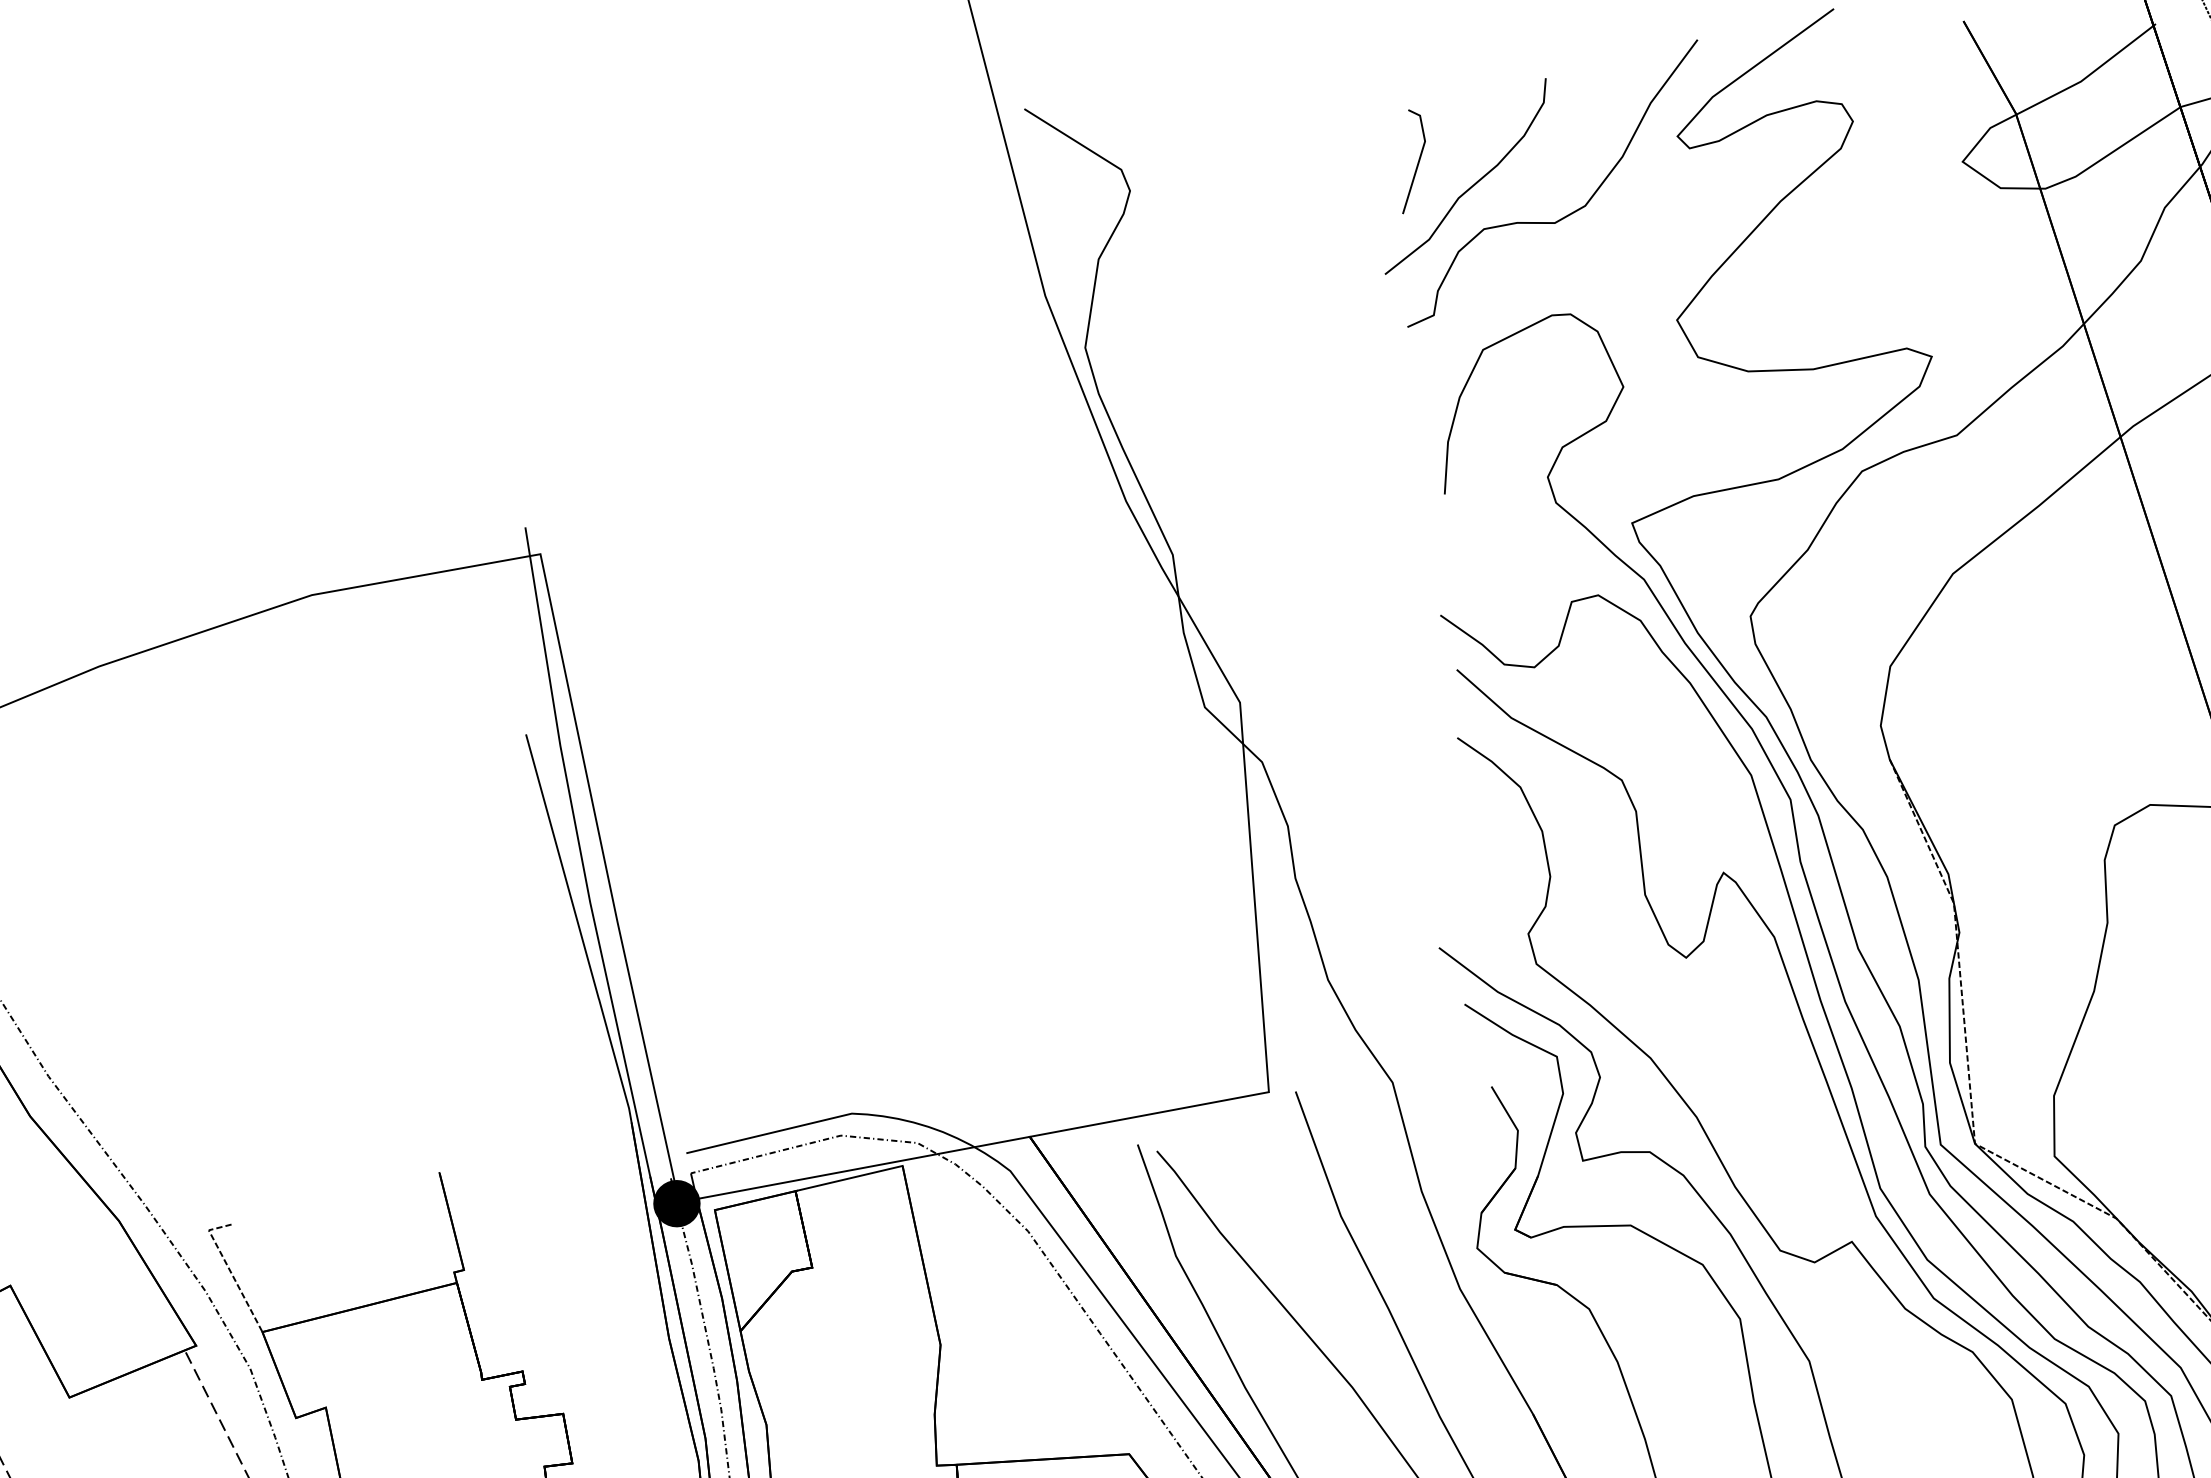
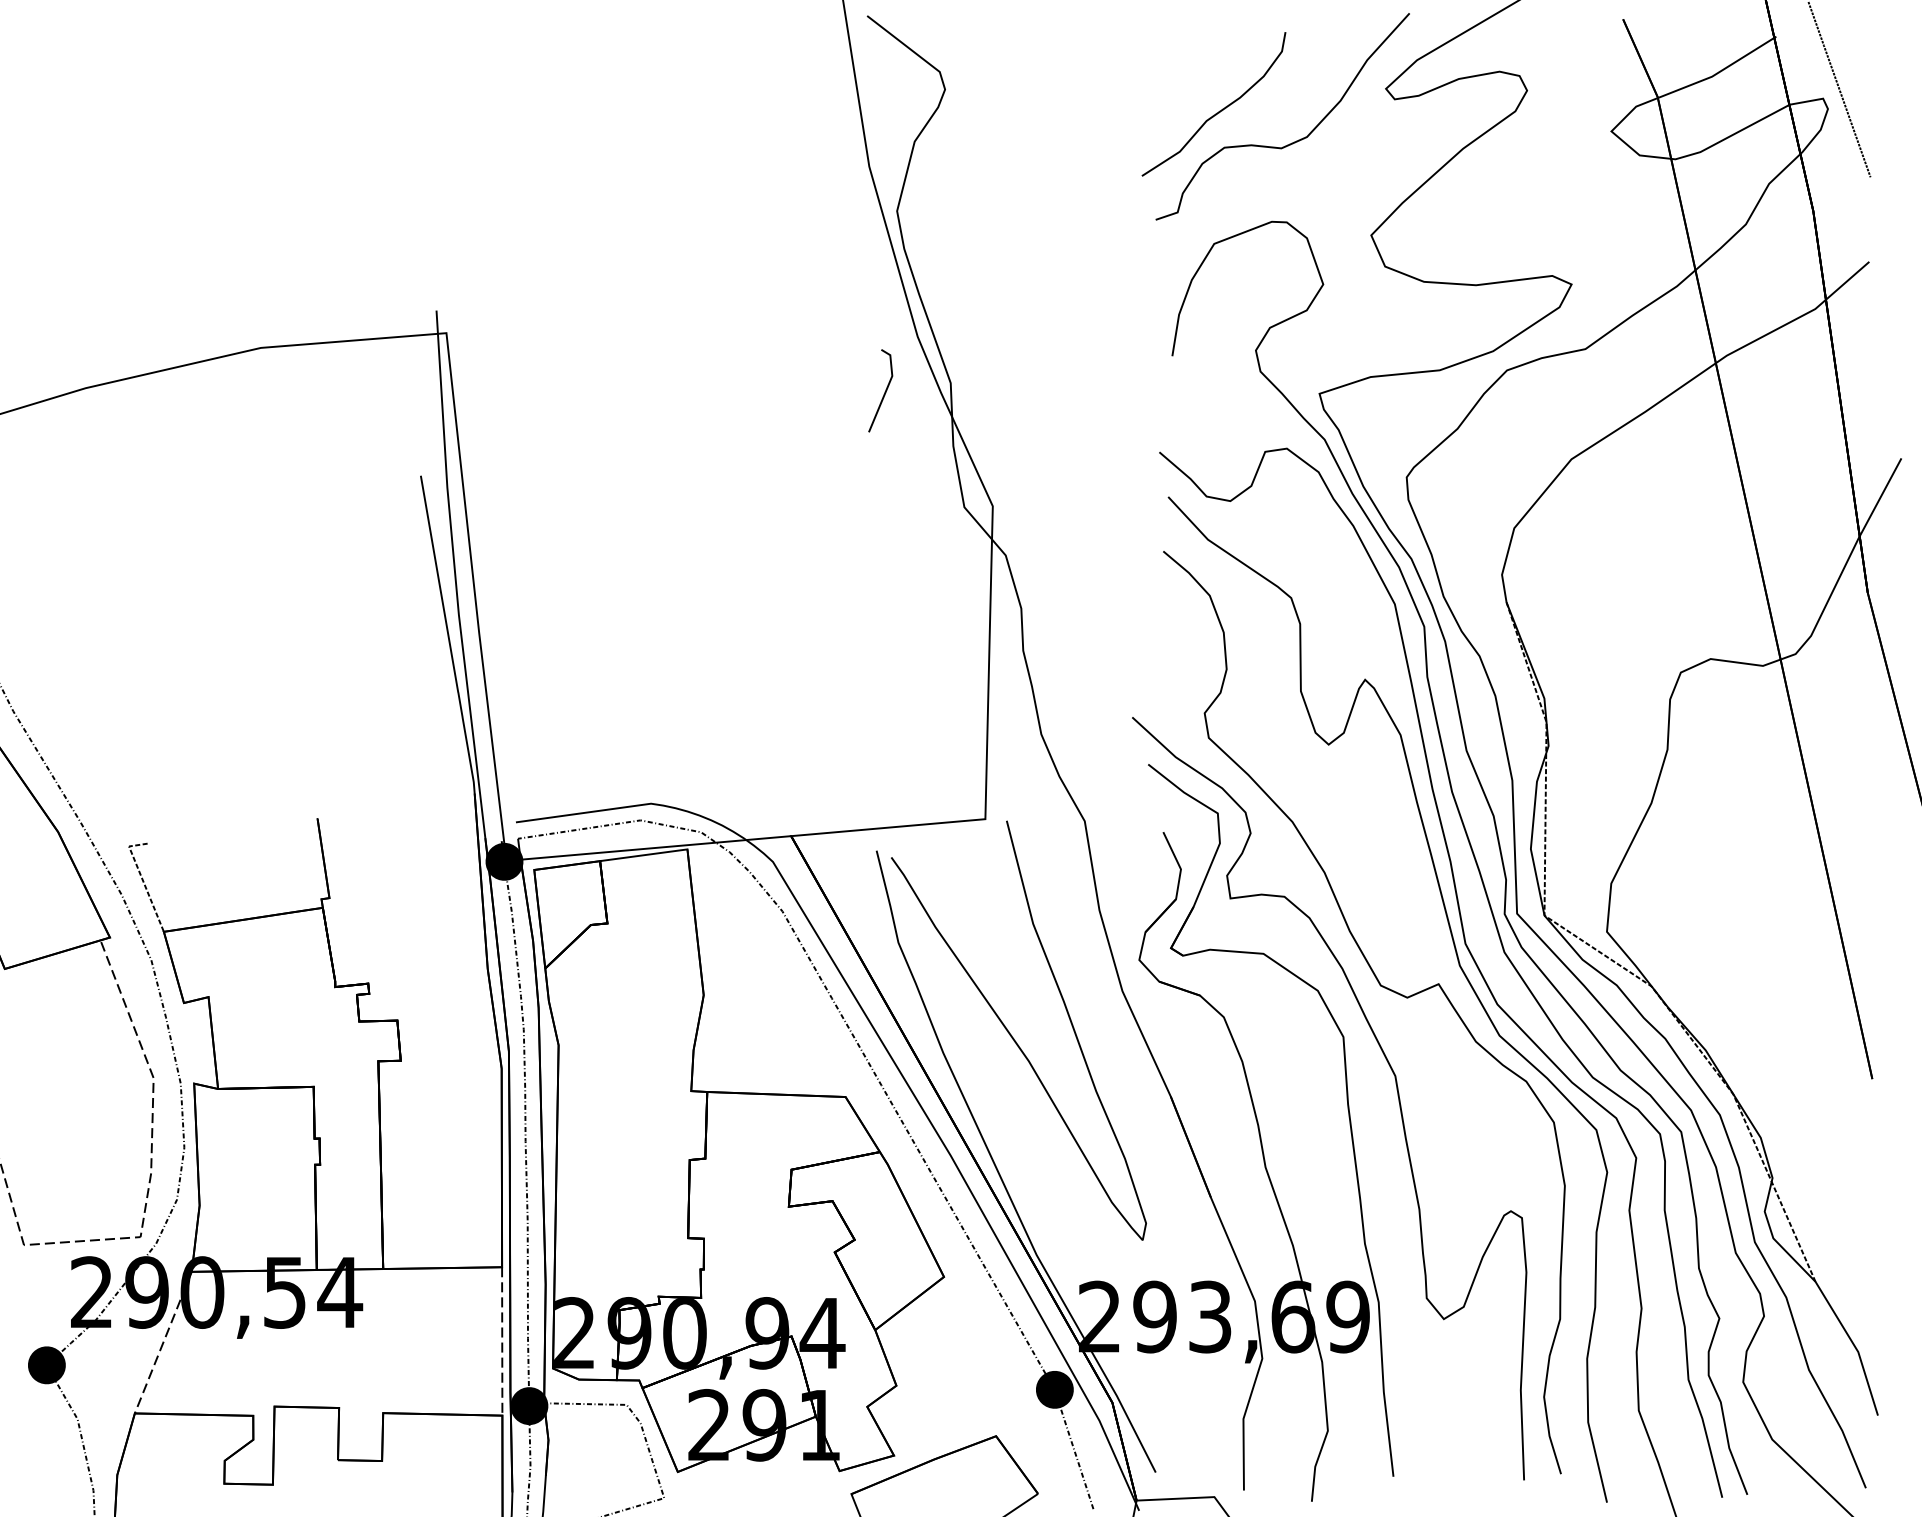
line: (1417, 161) -> (884, 391), moved

